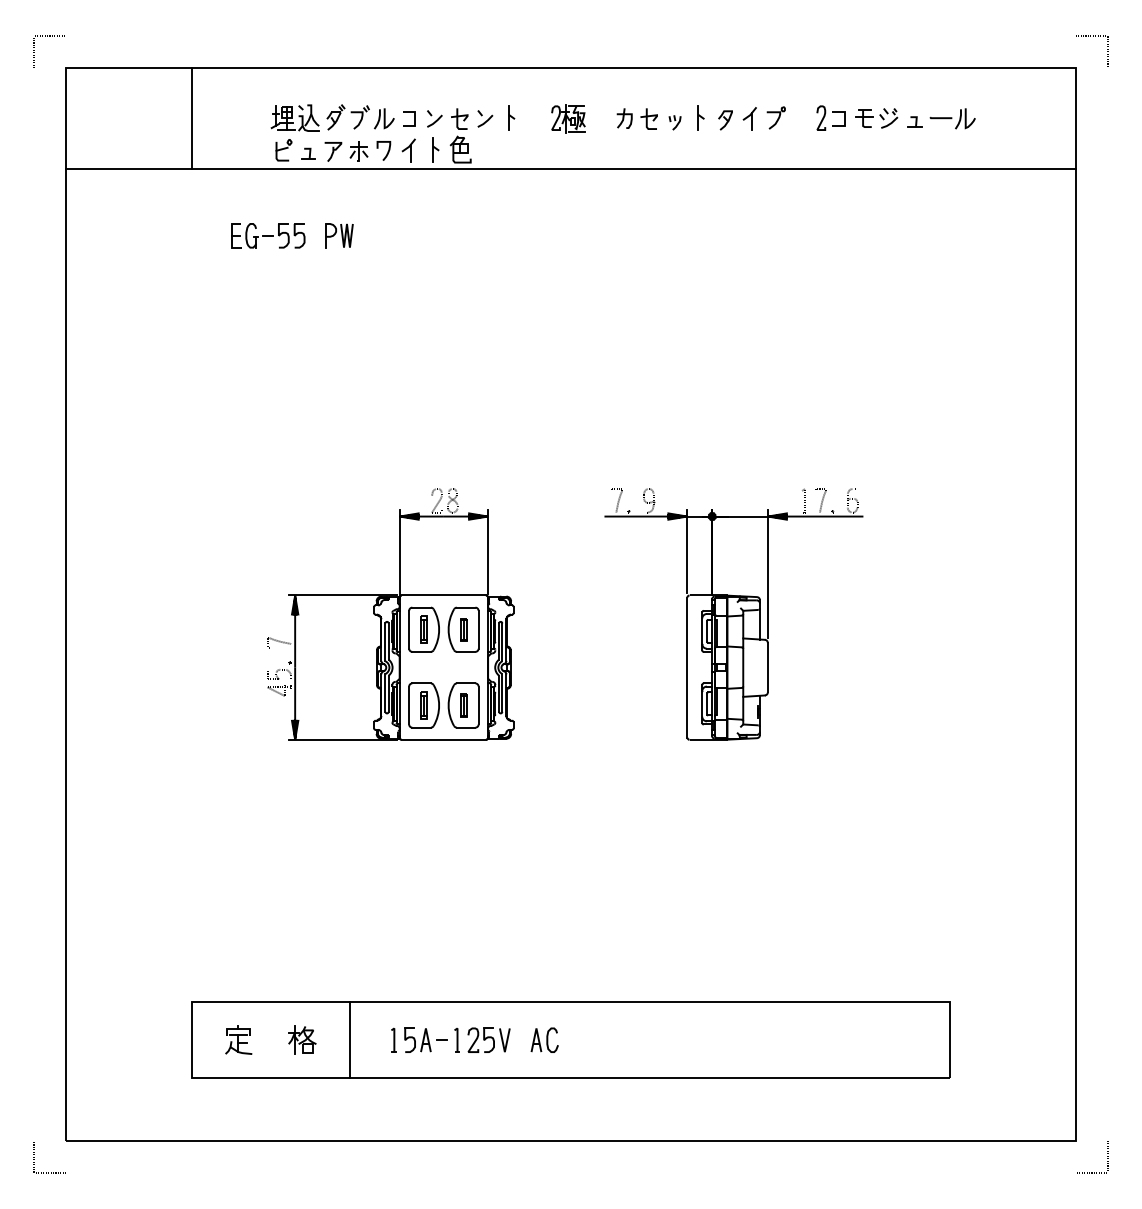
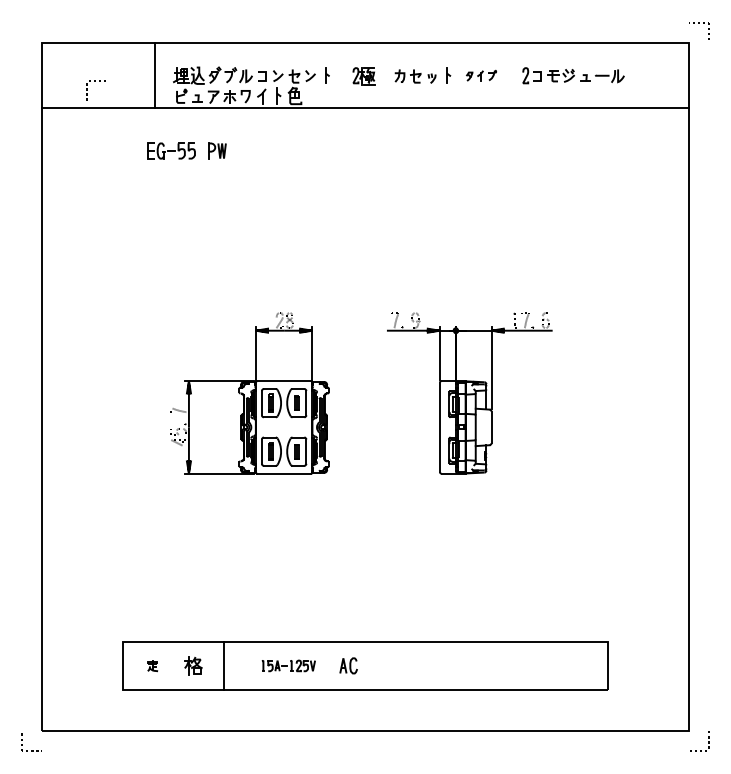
line: (35, 50) -> (87, 90), moved
line: (191, 117) -> (154, 75), moved
part: (752, 117) -> (481, 75), size x0.7
part: (238, 1039) -> (152, 665), size x0.6
part: (450, 1039) -> (288, 665), size x0.7

